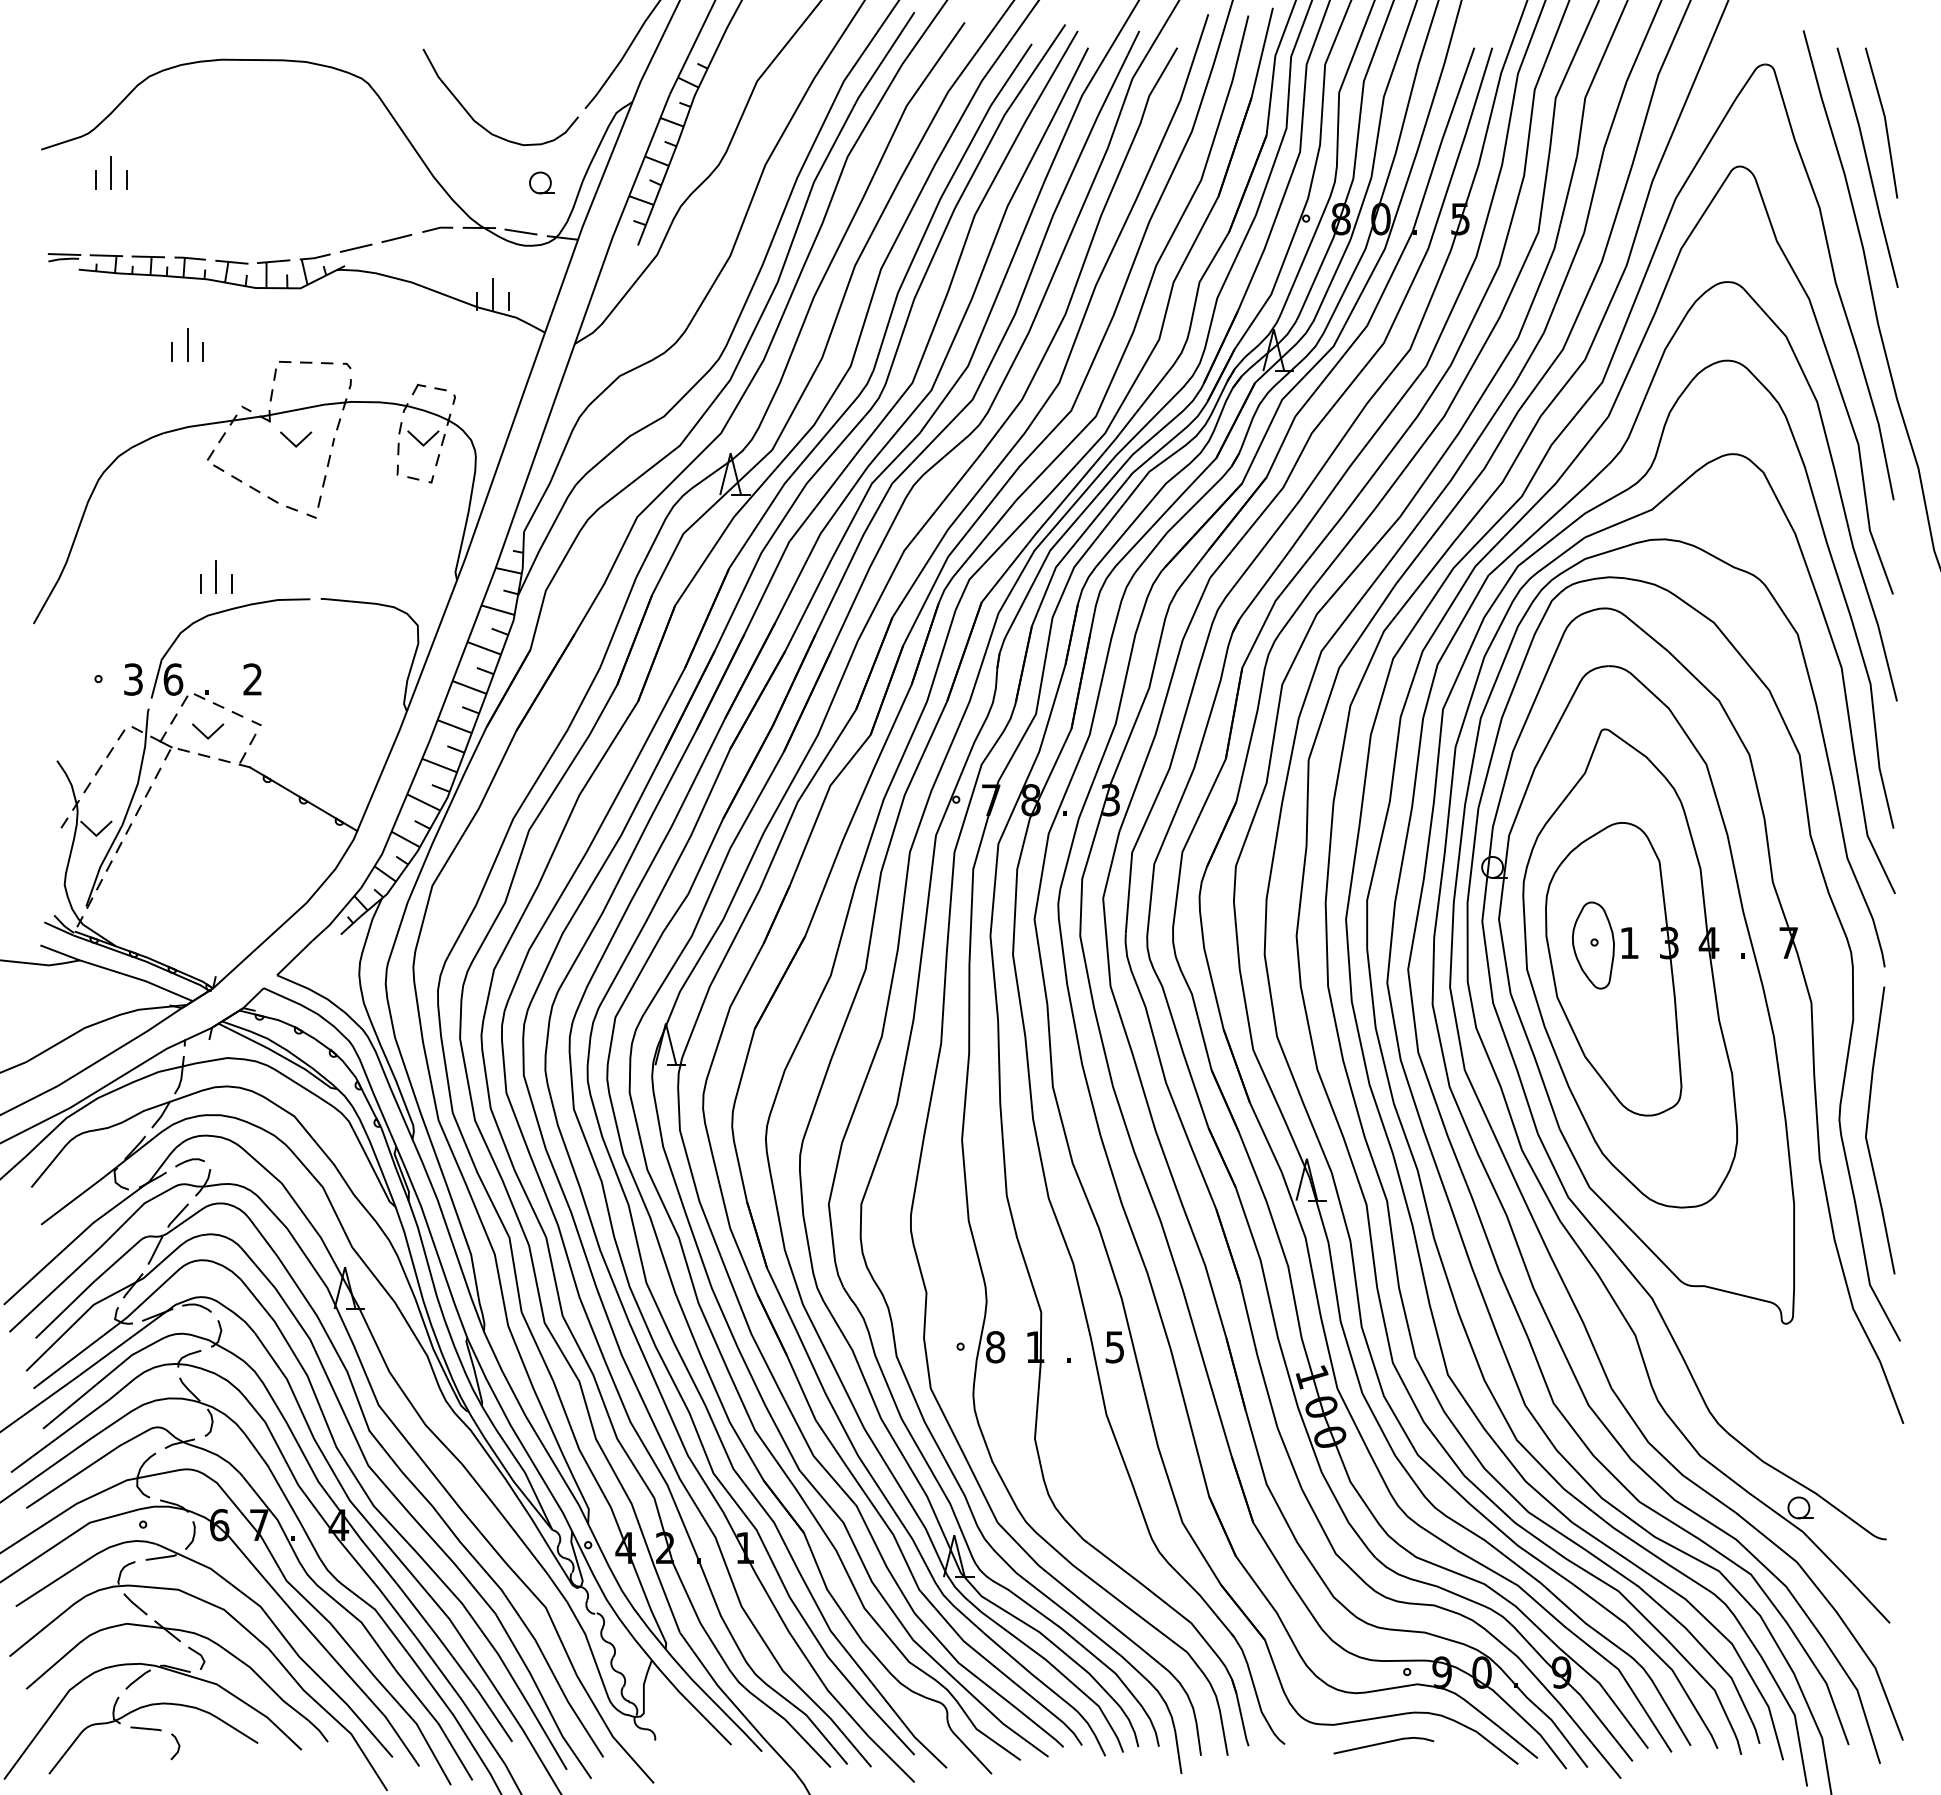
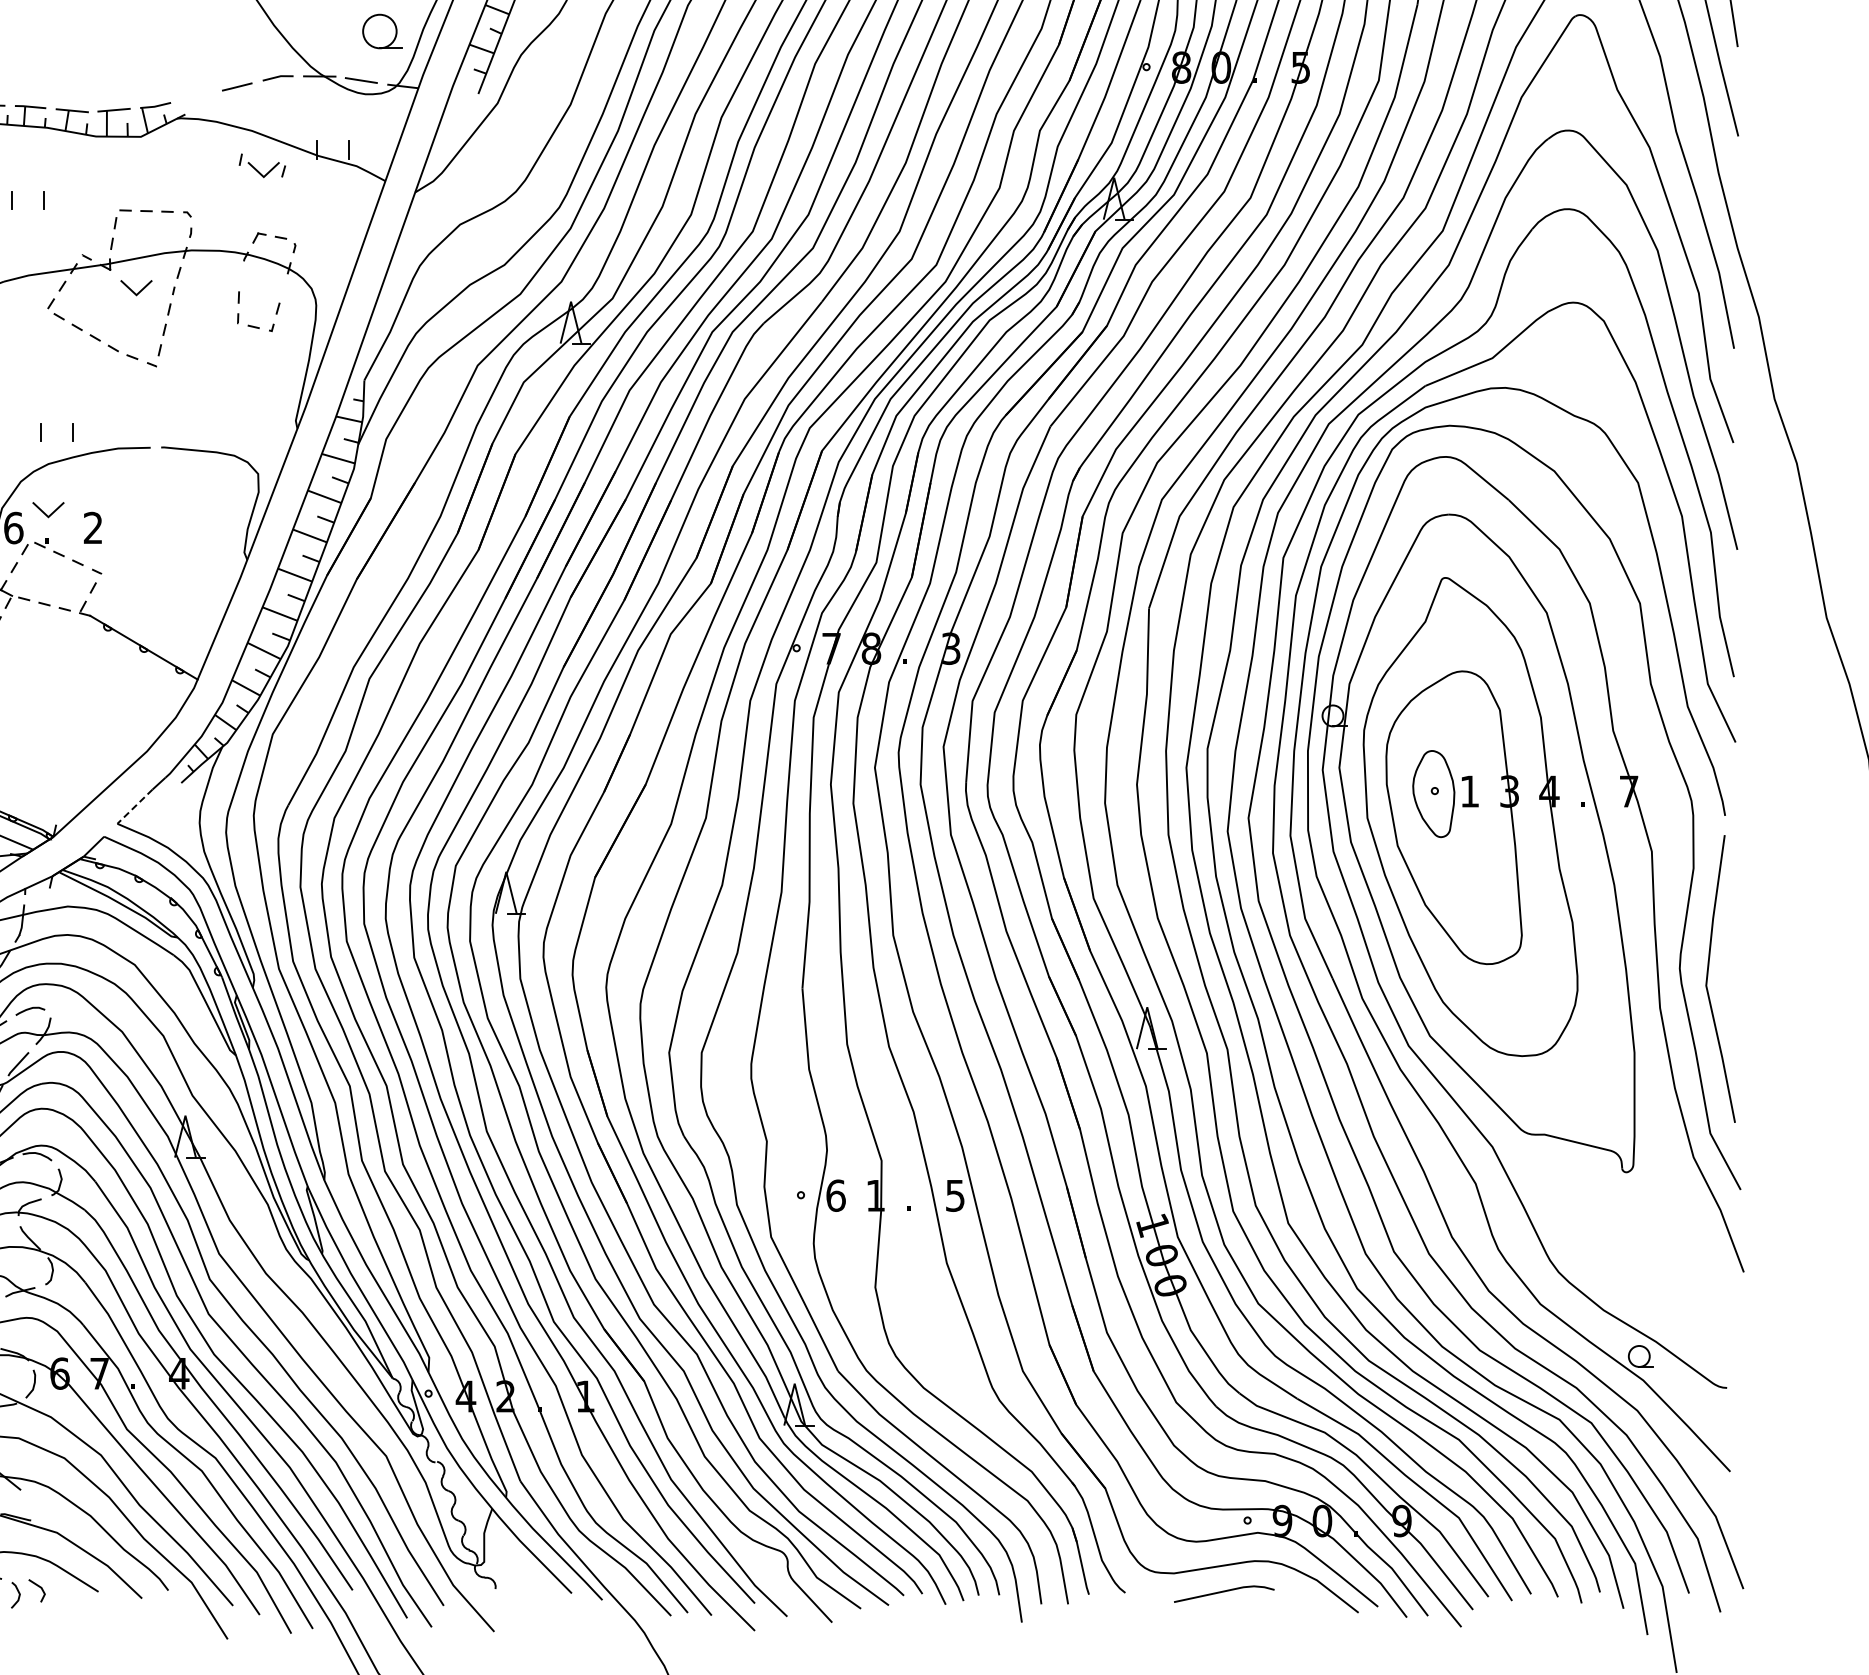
part: (541, 182) -> (381, 31), size x1.6
line: (355, 247) -> (195, 96), removed
line: (492, 294) -> (332, 143), removed
line: (187, 344) -> (27, 193), removed
part: (421, 434) -> (261, 166), moved
line: (216, 576) -> (56, 425), removed
line: (209, 735) -> (49, 514), moved
line: (294, 958) -> (134, 807), solid -> dashed
text: (995, 1347) -> (835, 1196), 8 -> 6
line: (197, 1654) -> (37, 1587), moved

